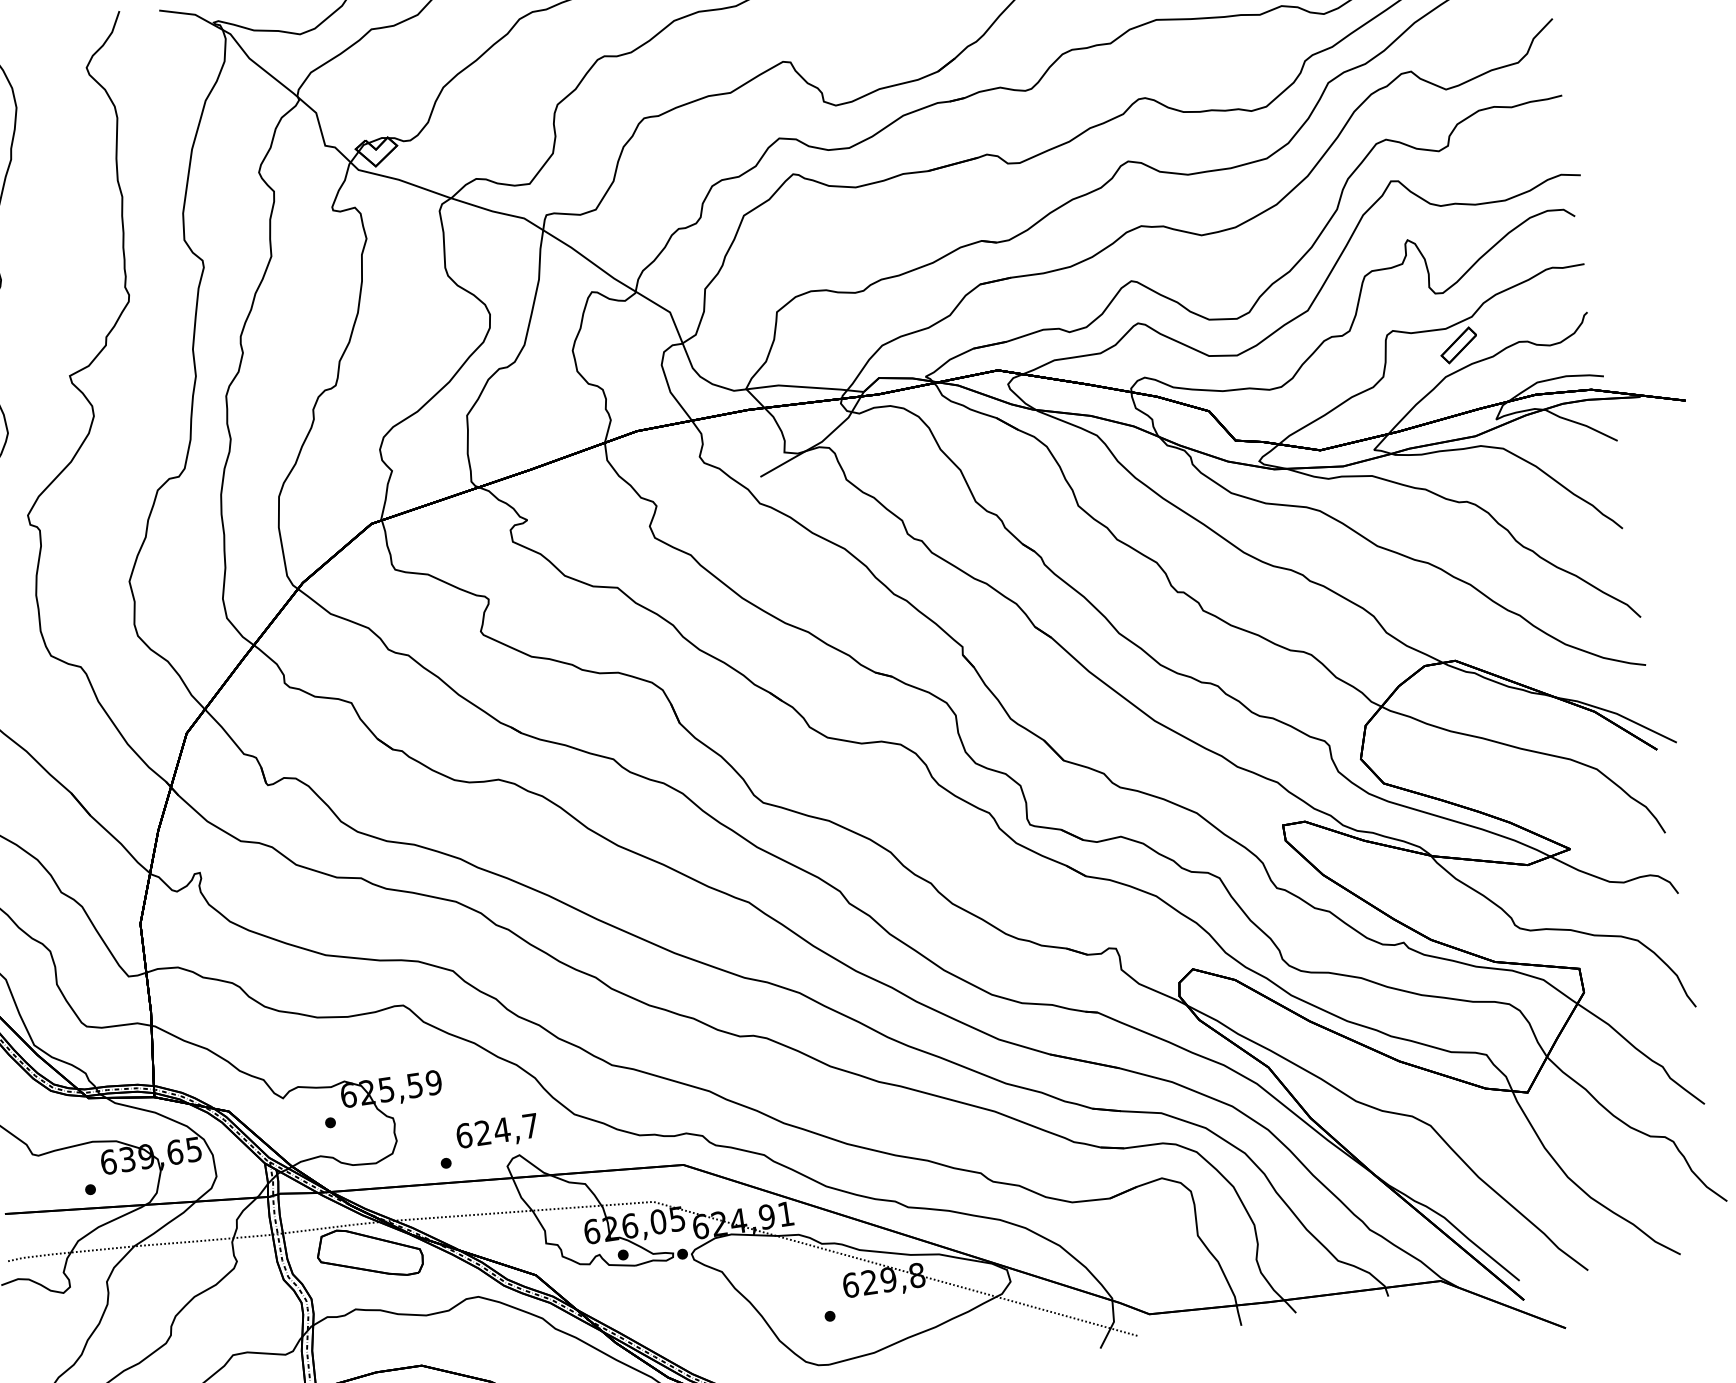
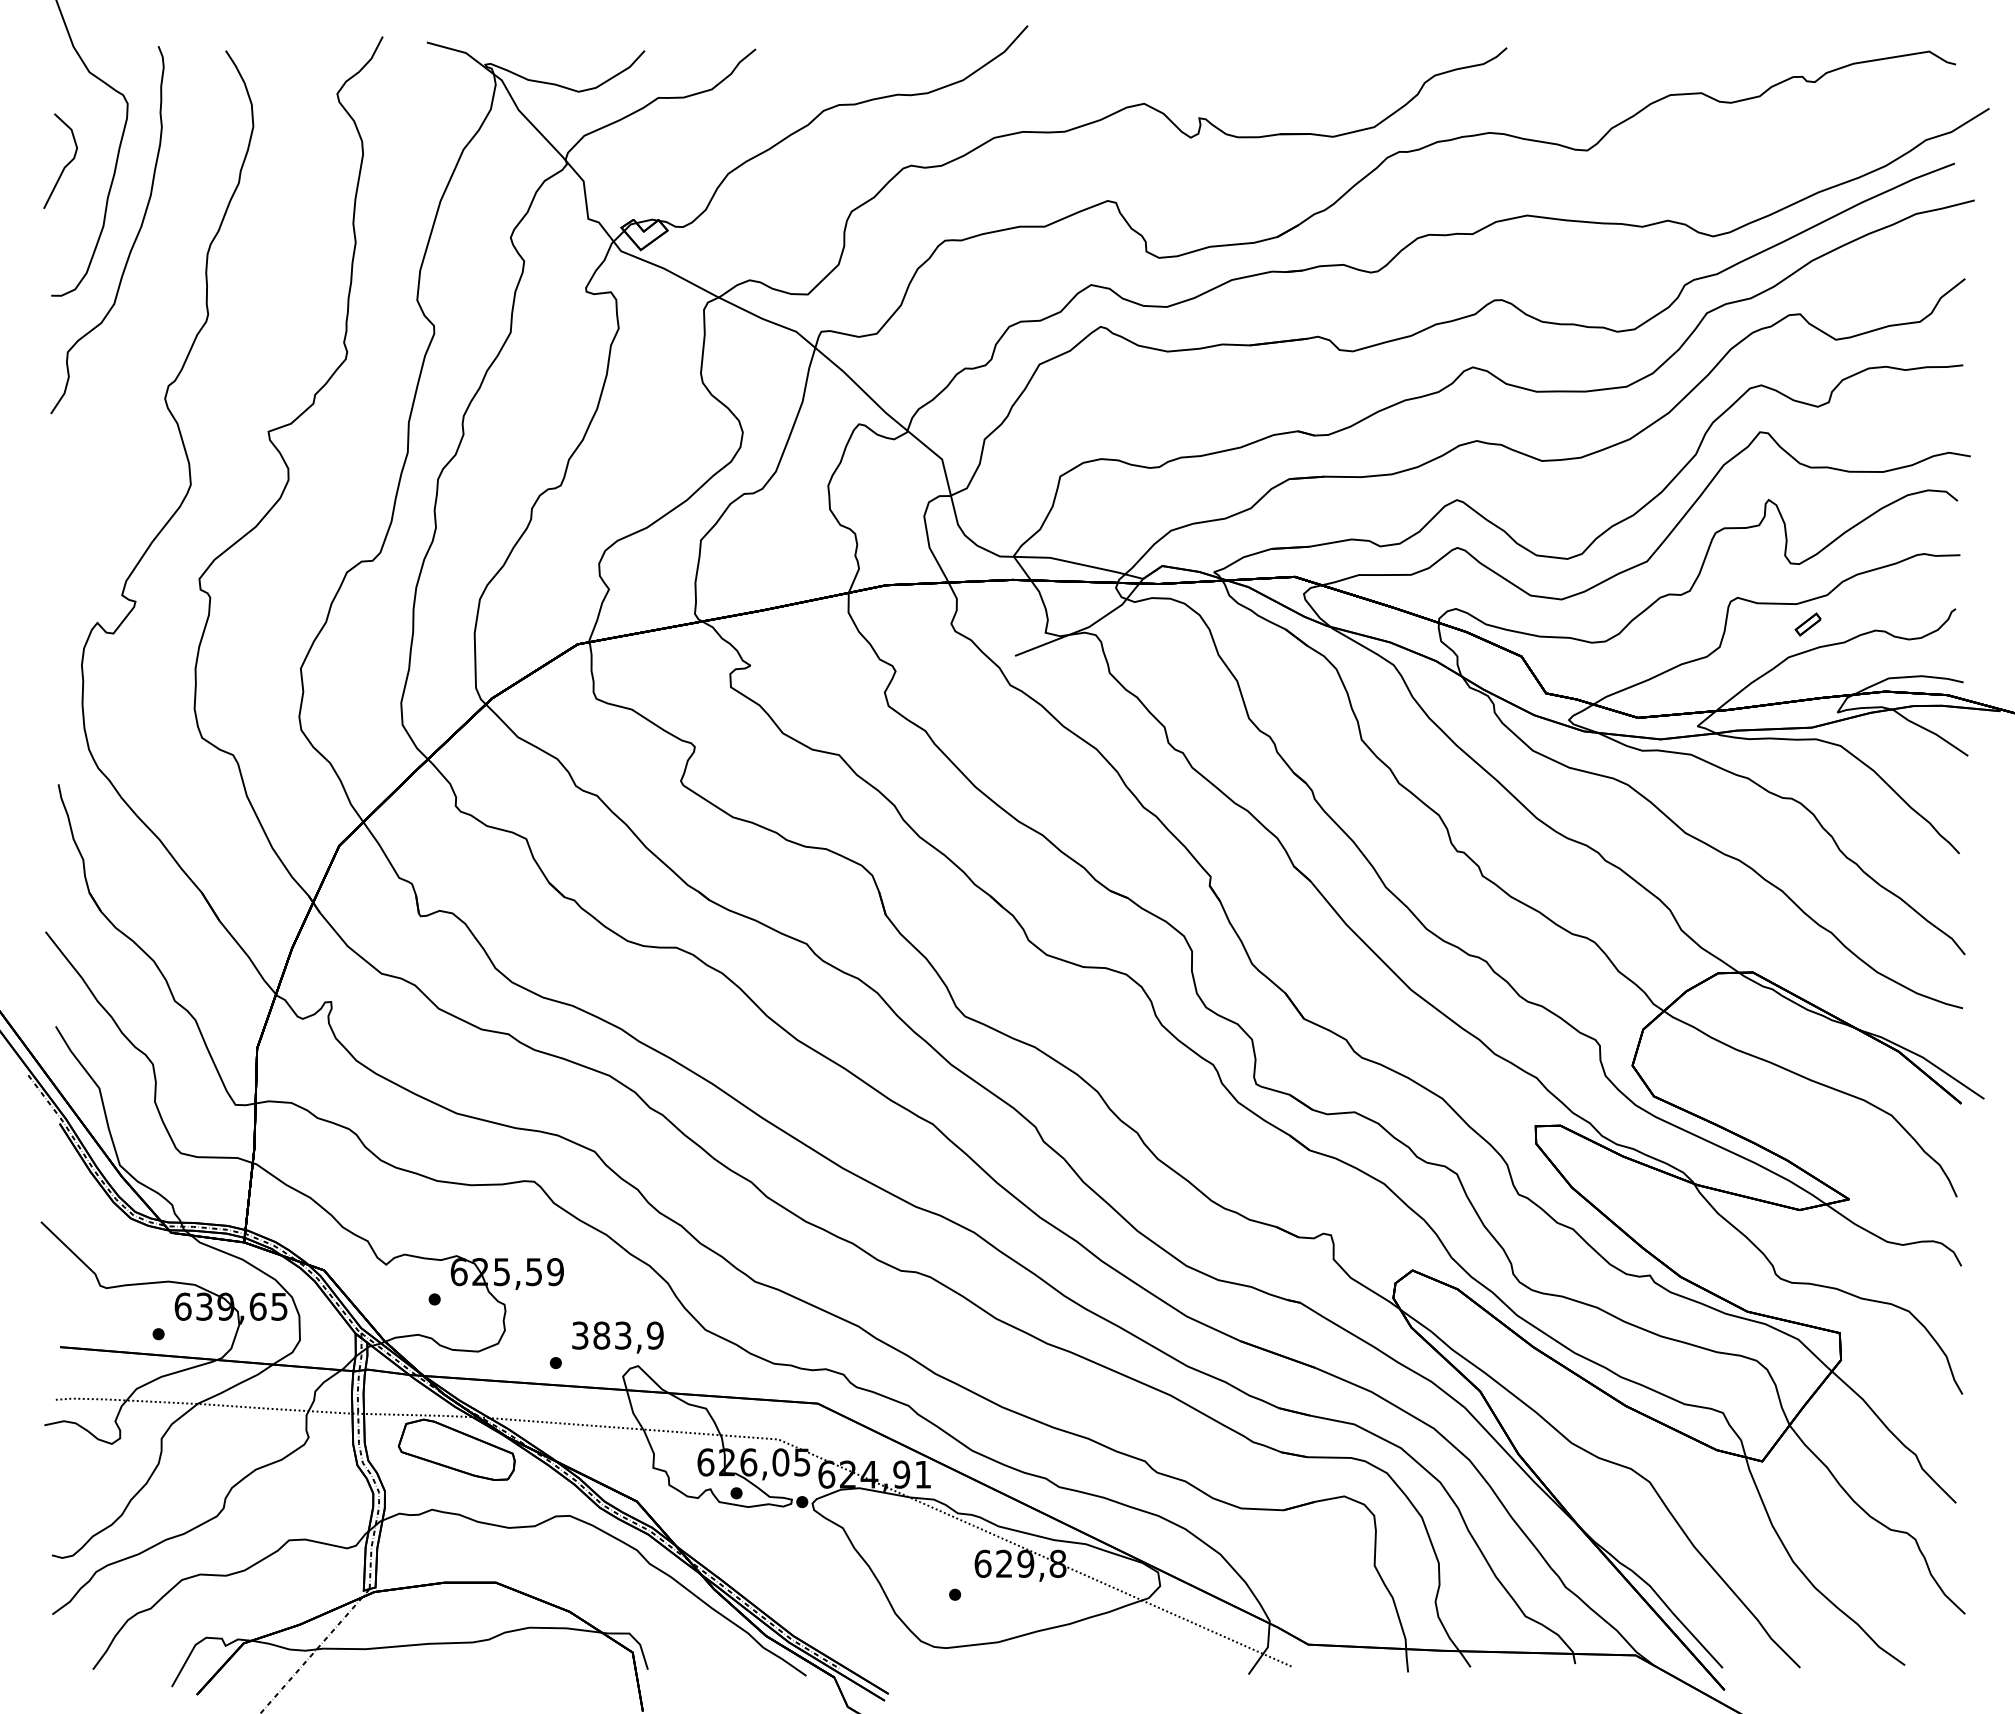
part: (1458, 345) -> (1807, 624), size x0.6
text: (497, 1130) -> (617, 1335), 624,7 -> 383,9

